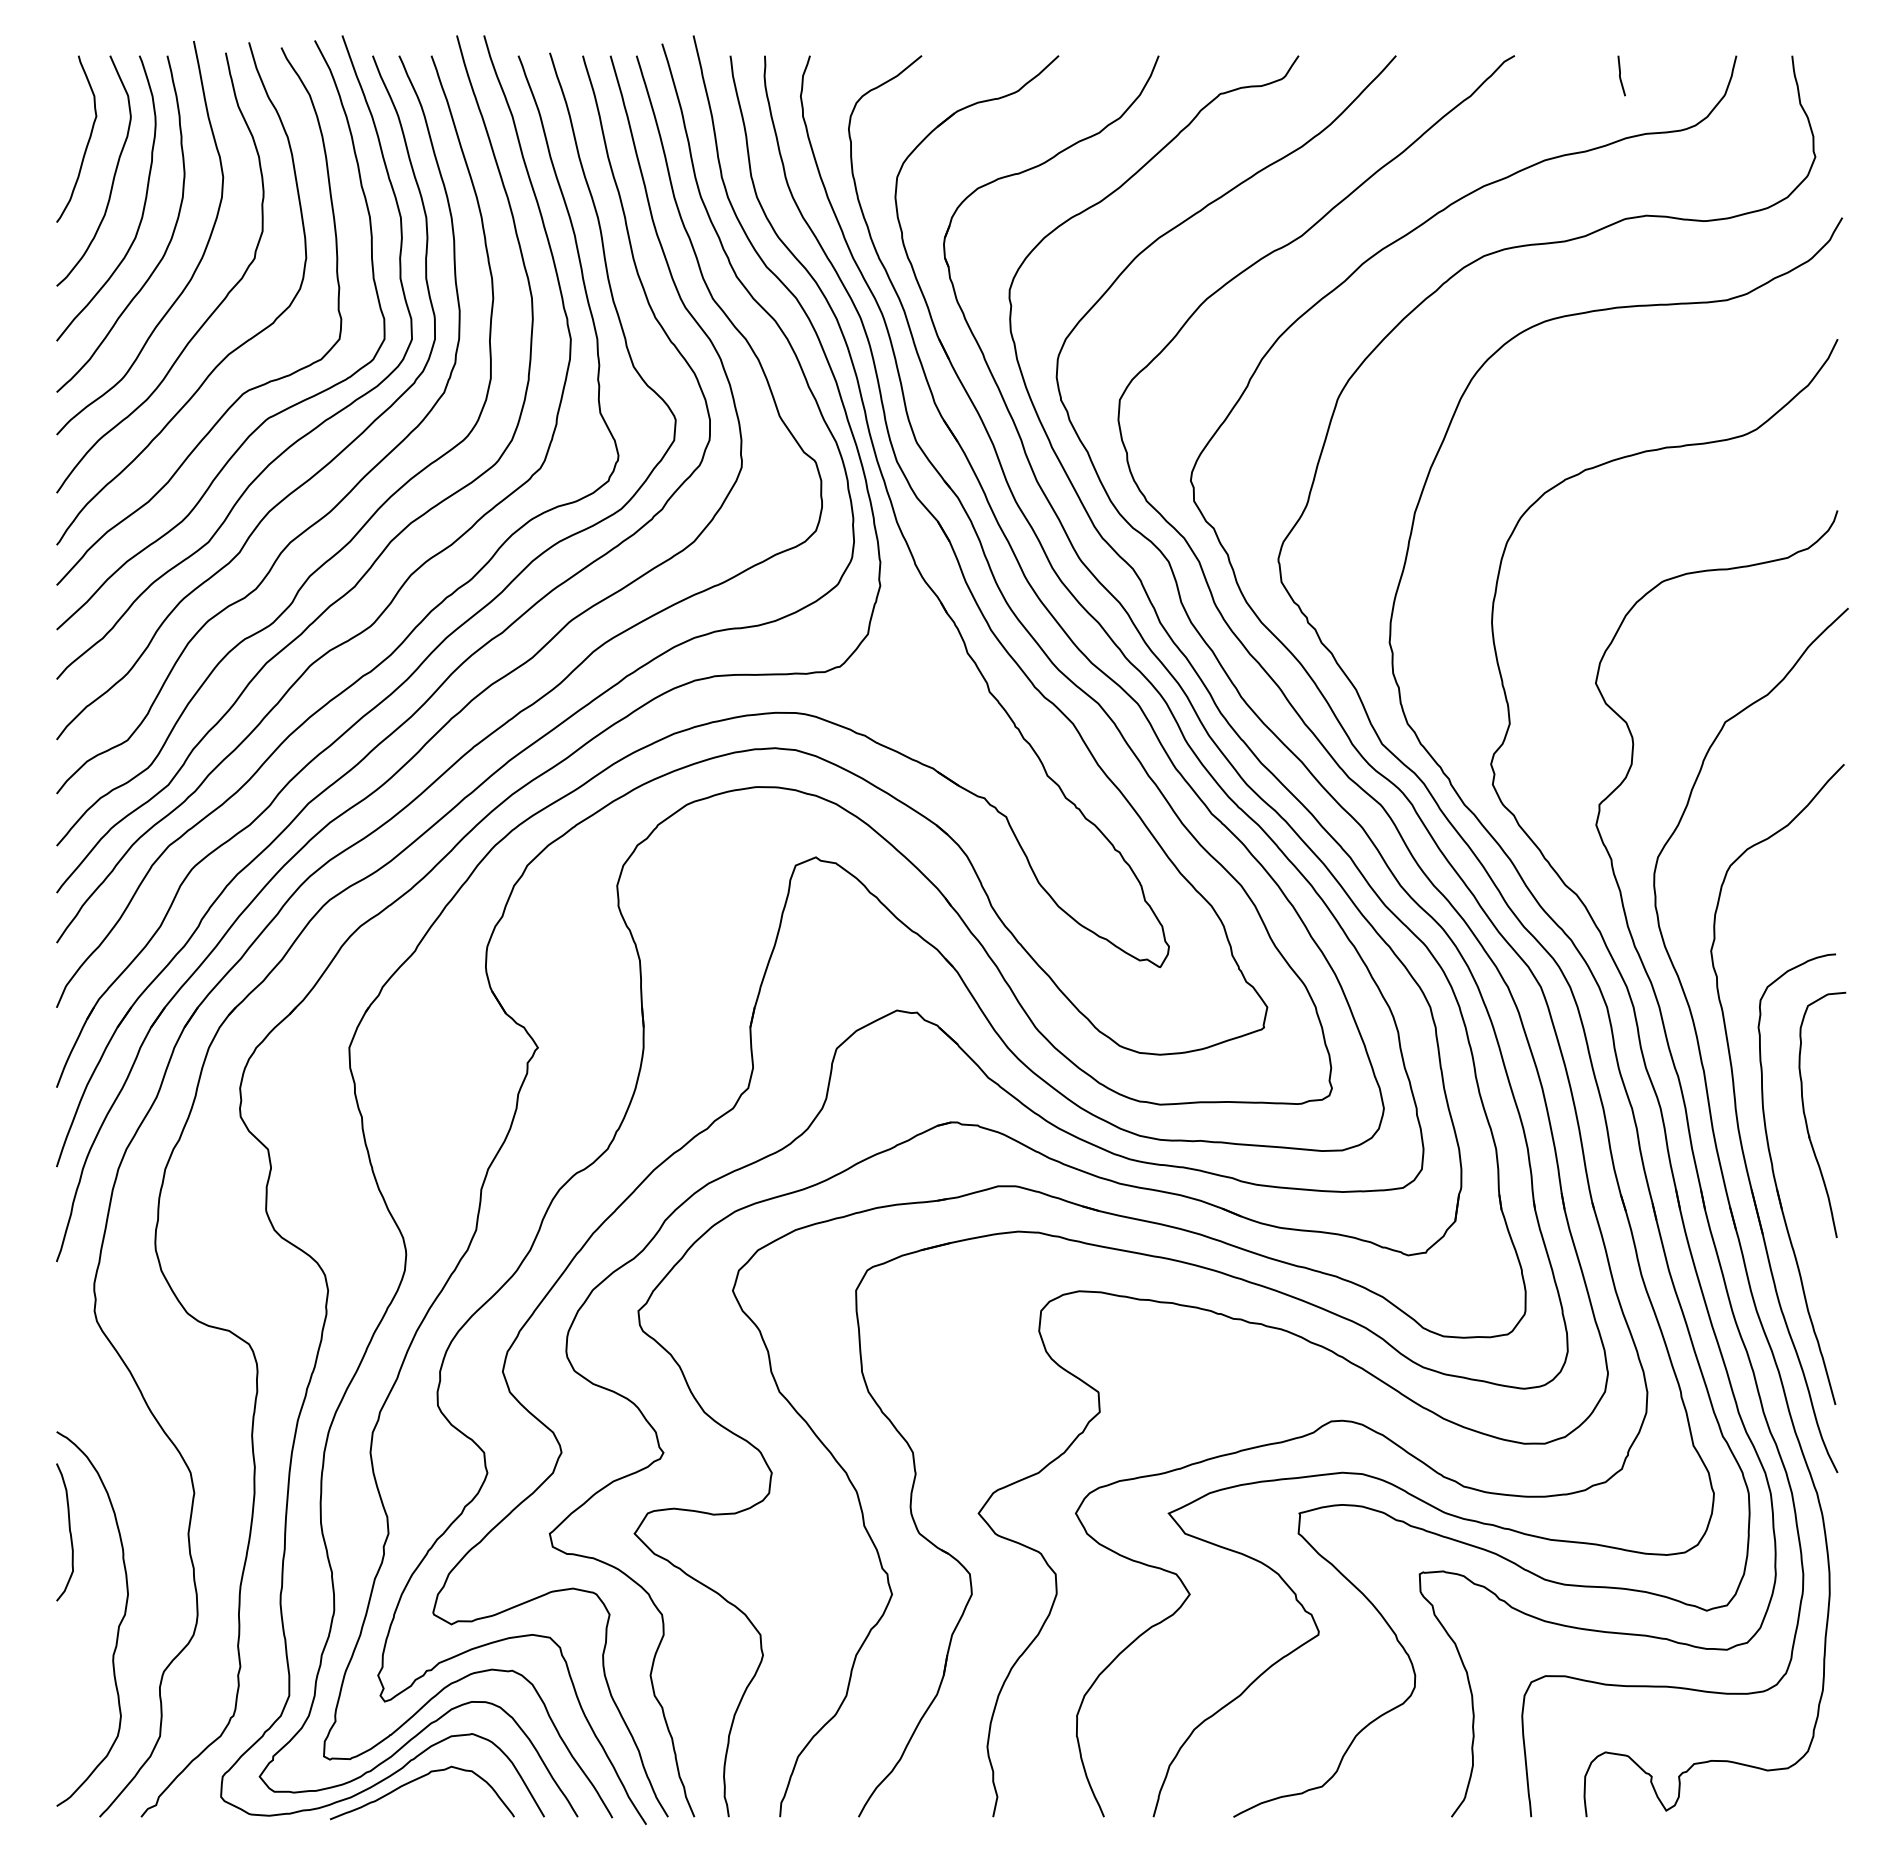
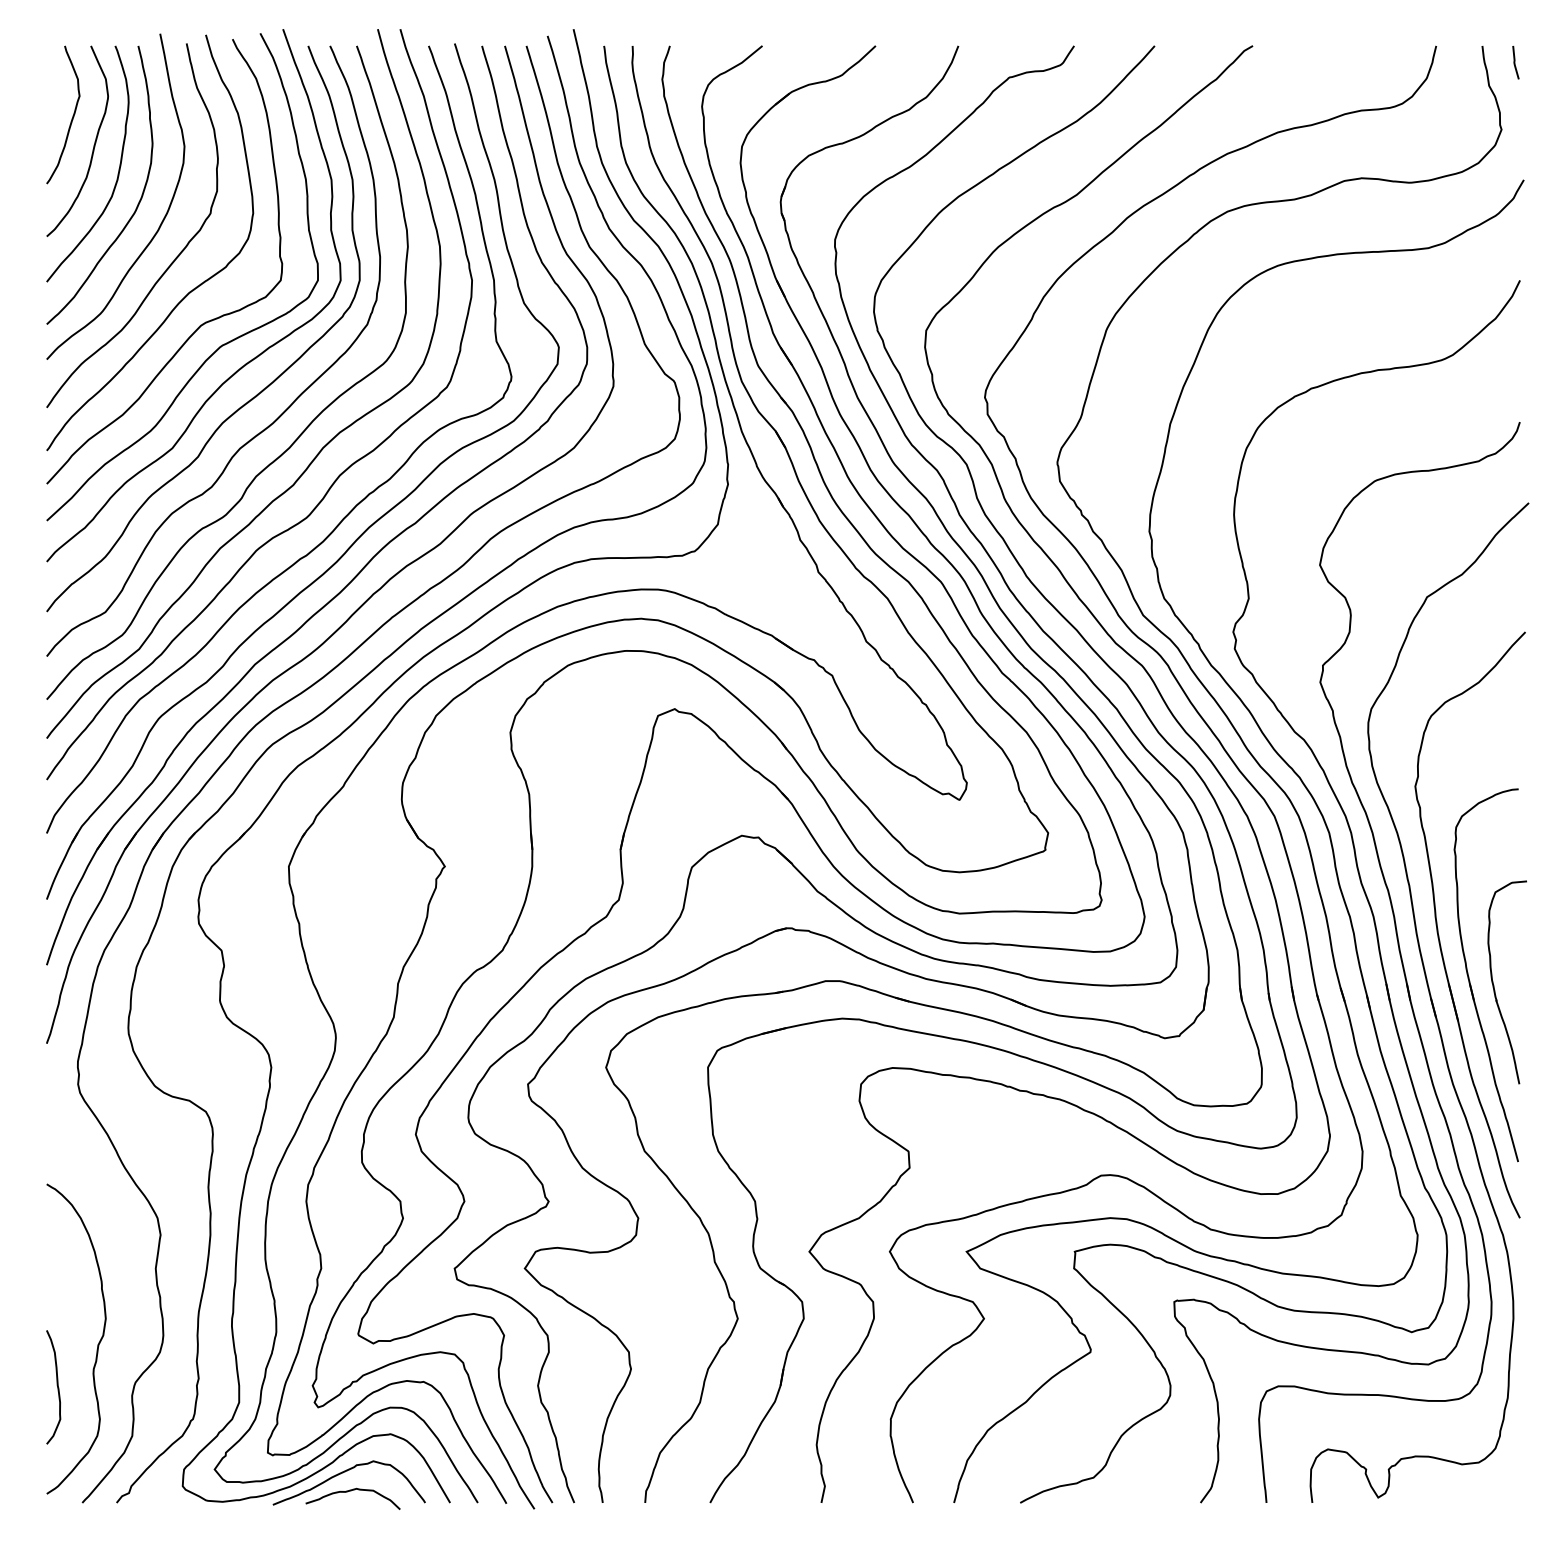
line: (1620, 75) -> (1514, 62), moved
part: (1806, 1117) -> (1494, 984), moved
curve: (69, 1532) -> (57, 1387), moved
curve: (423, 1803) -> (350, 1491), added

